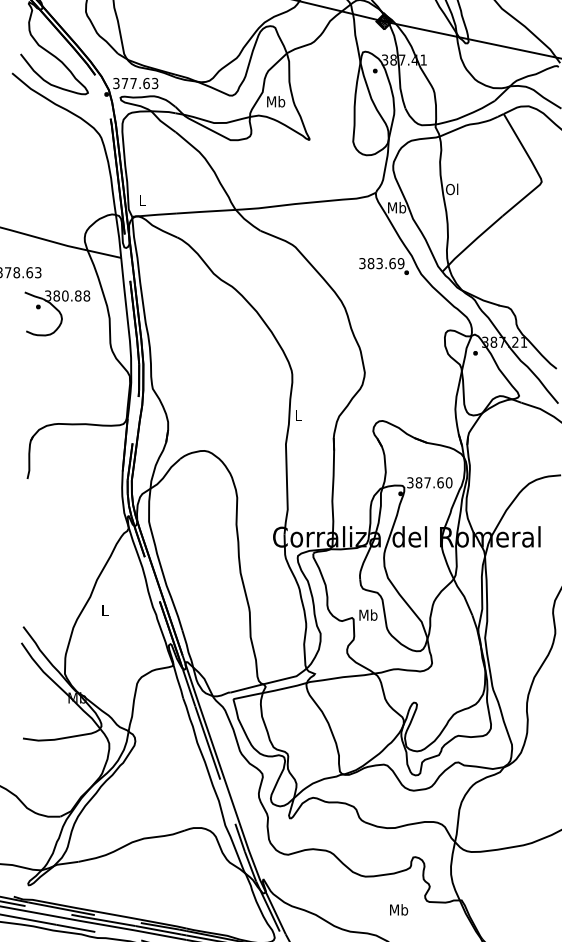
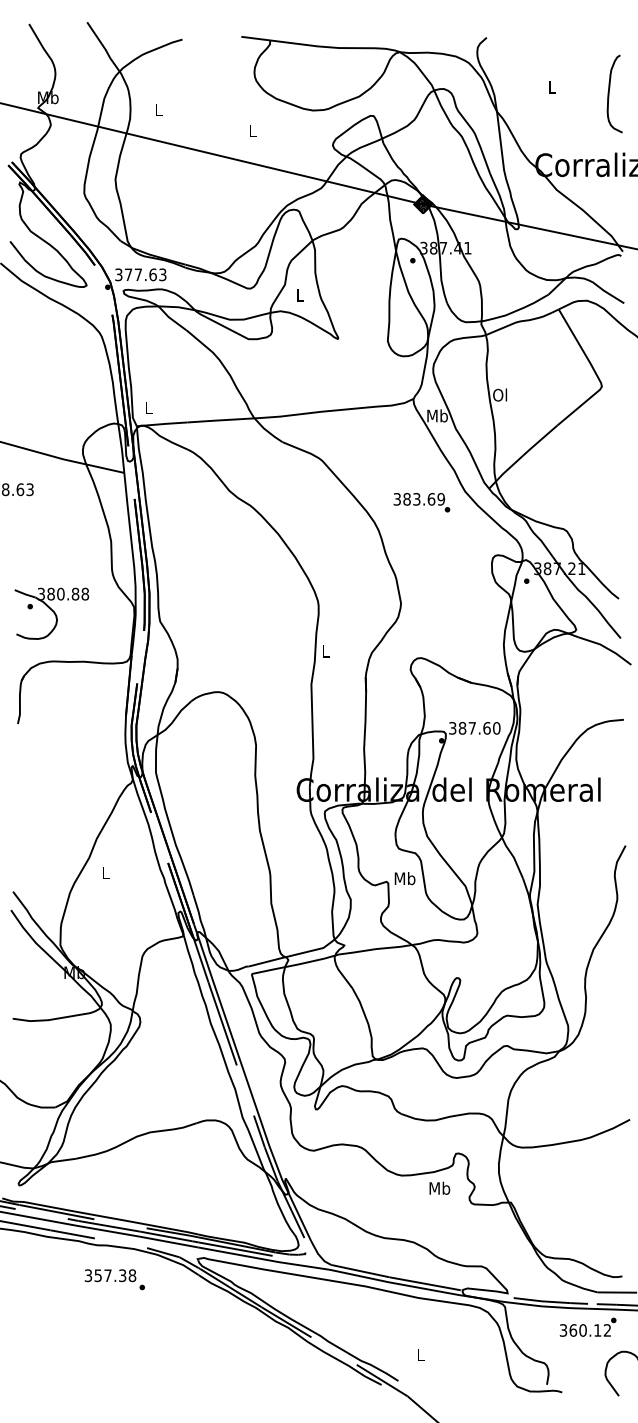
text: (276, 101) -> (300, 295), Mb -> L
text: (383, 266) -> (421, 502), moved
part: (57, 313) -> (51, 613), moved
text: (398, 909) -> (439, 1187), moved

